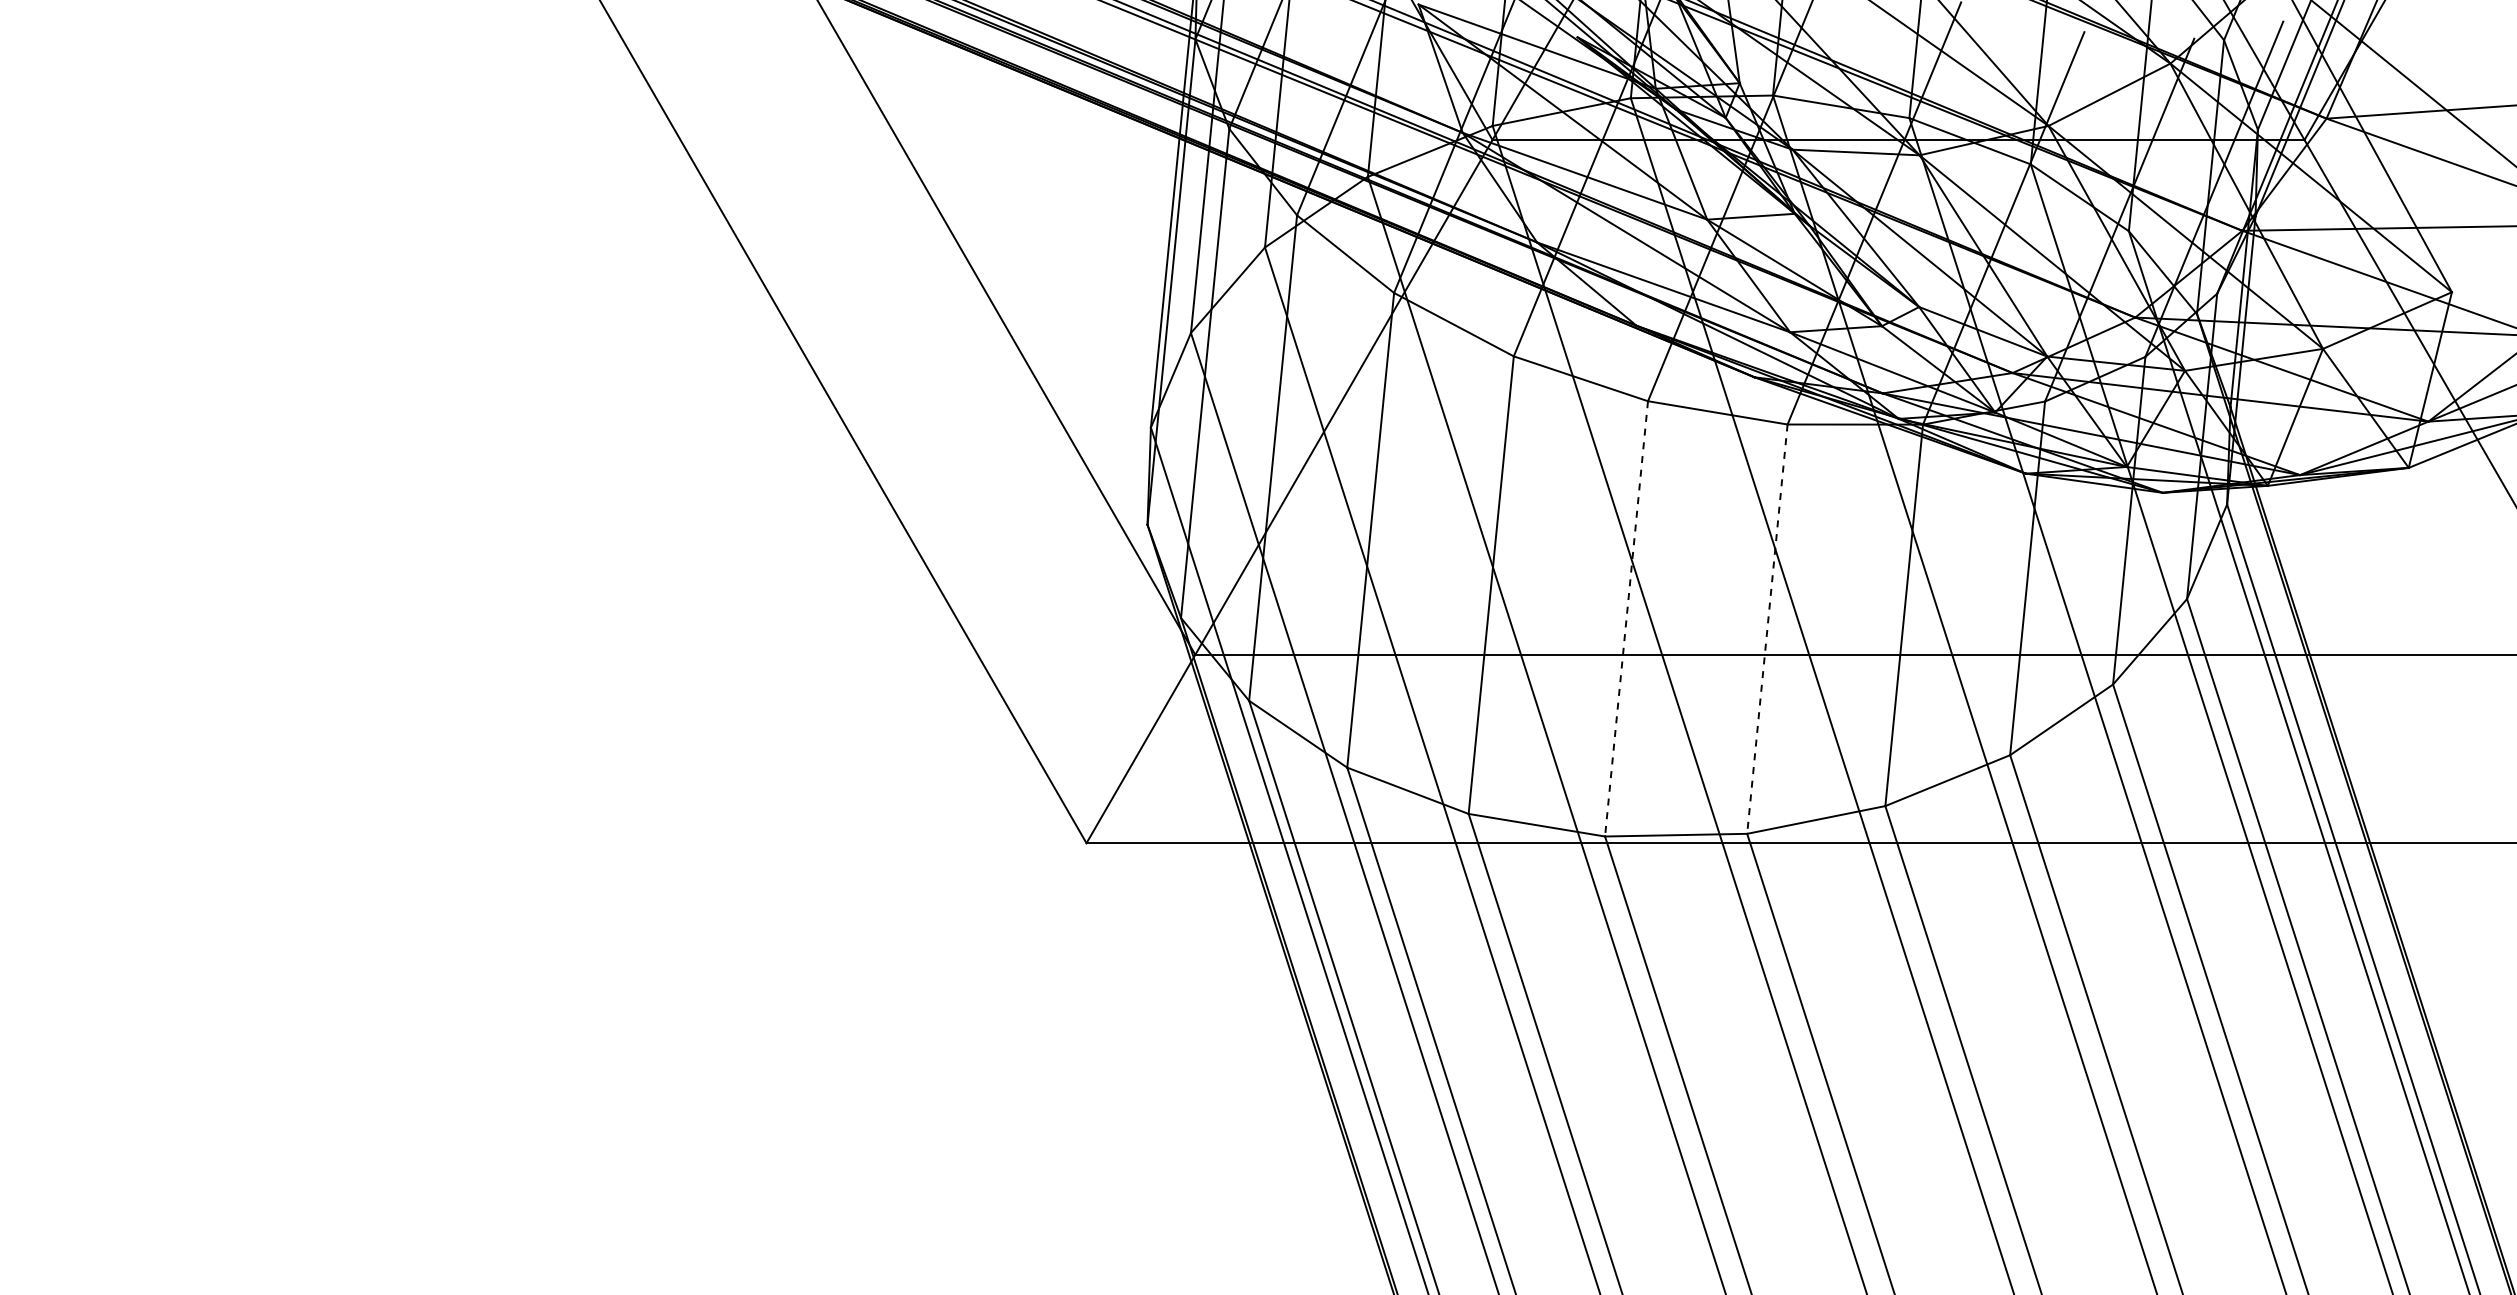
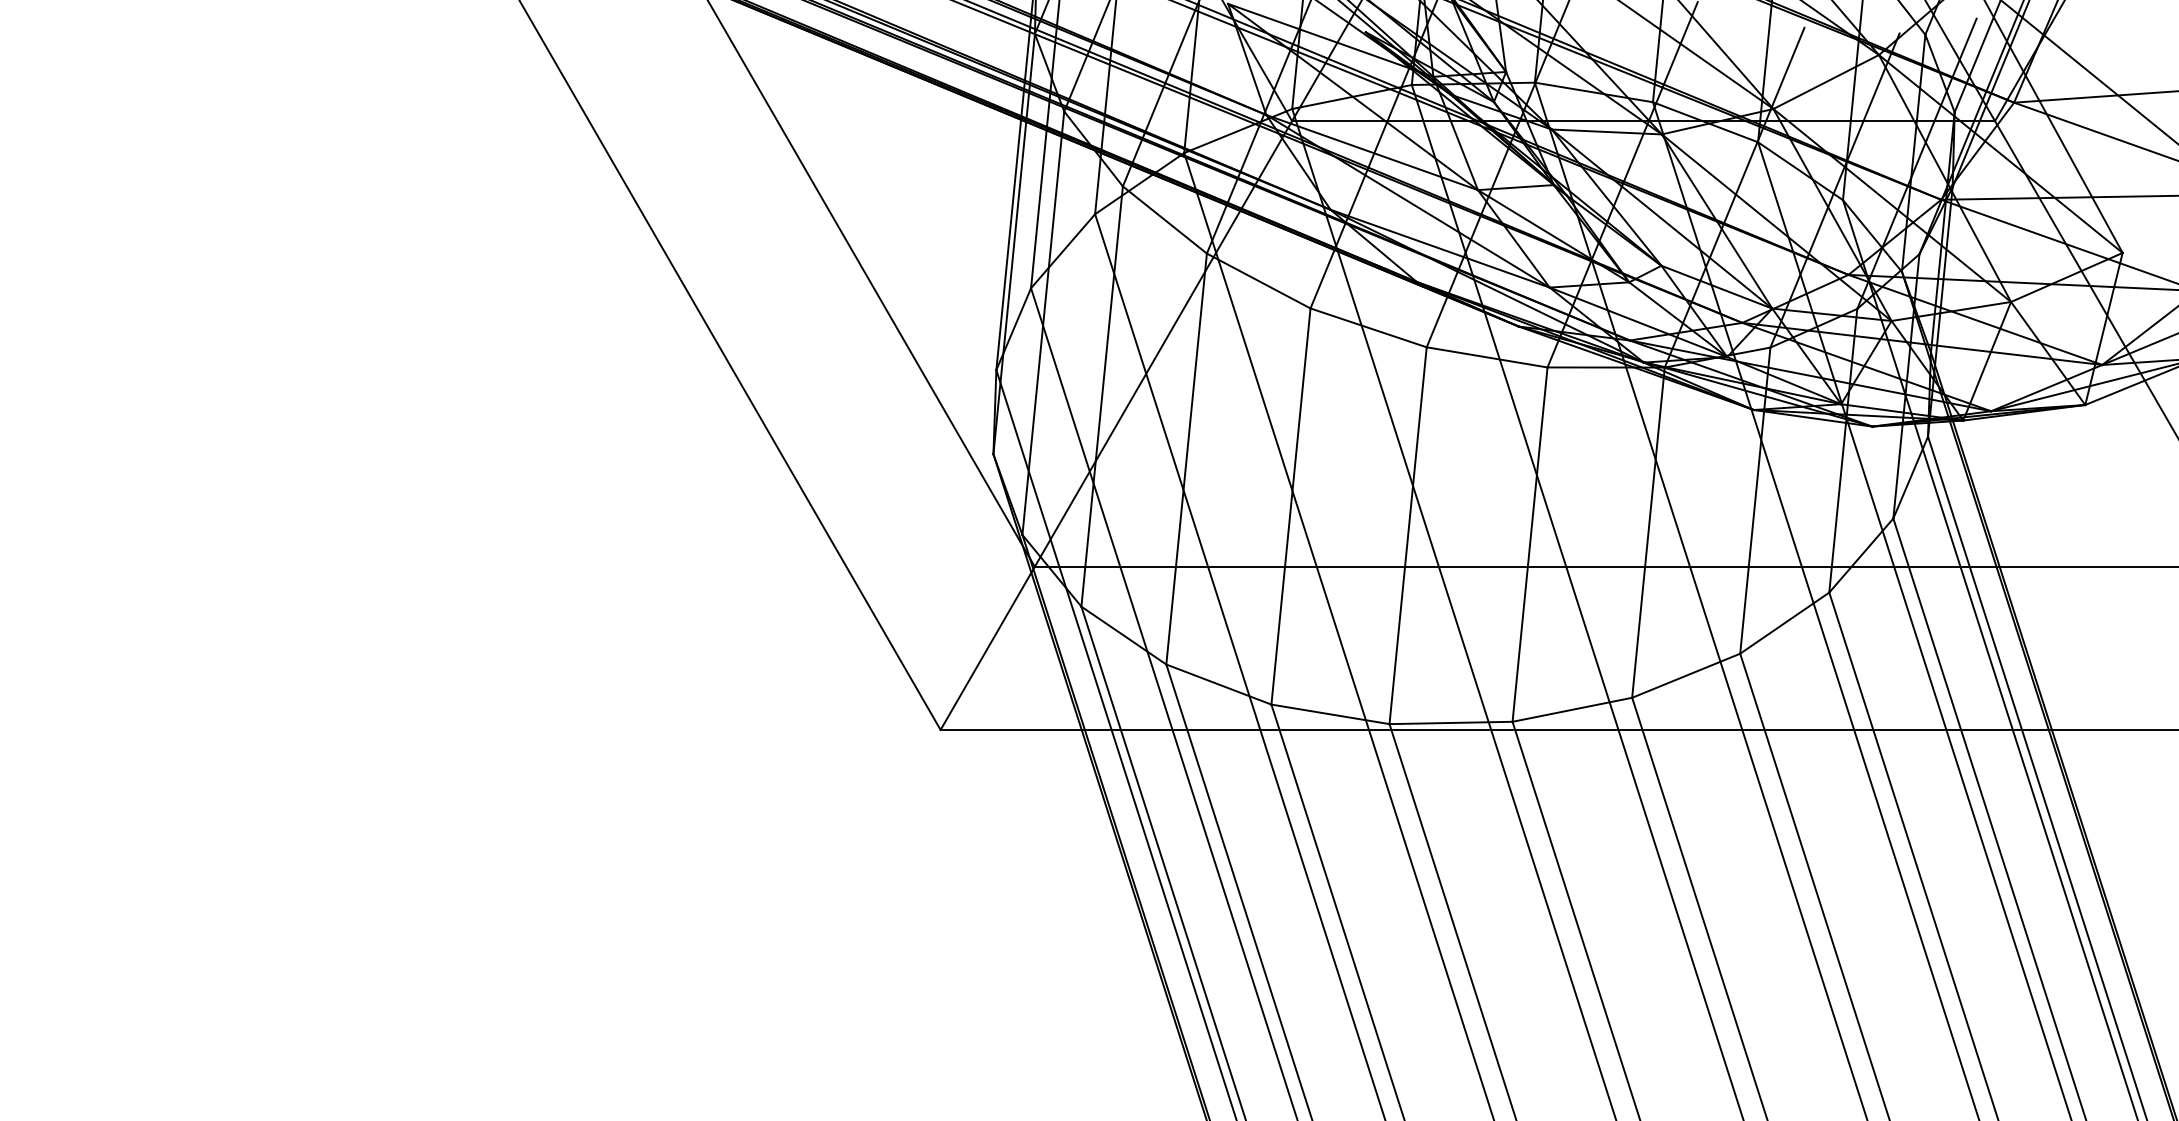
line: (1626, 618) -> (1408, 535), dashed -> solid
line: (1767, 629) -> (1530, 544), dashed -> solid

